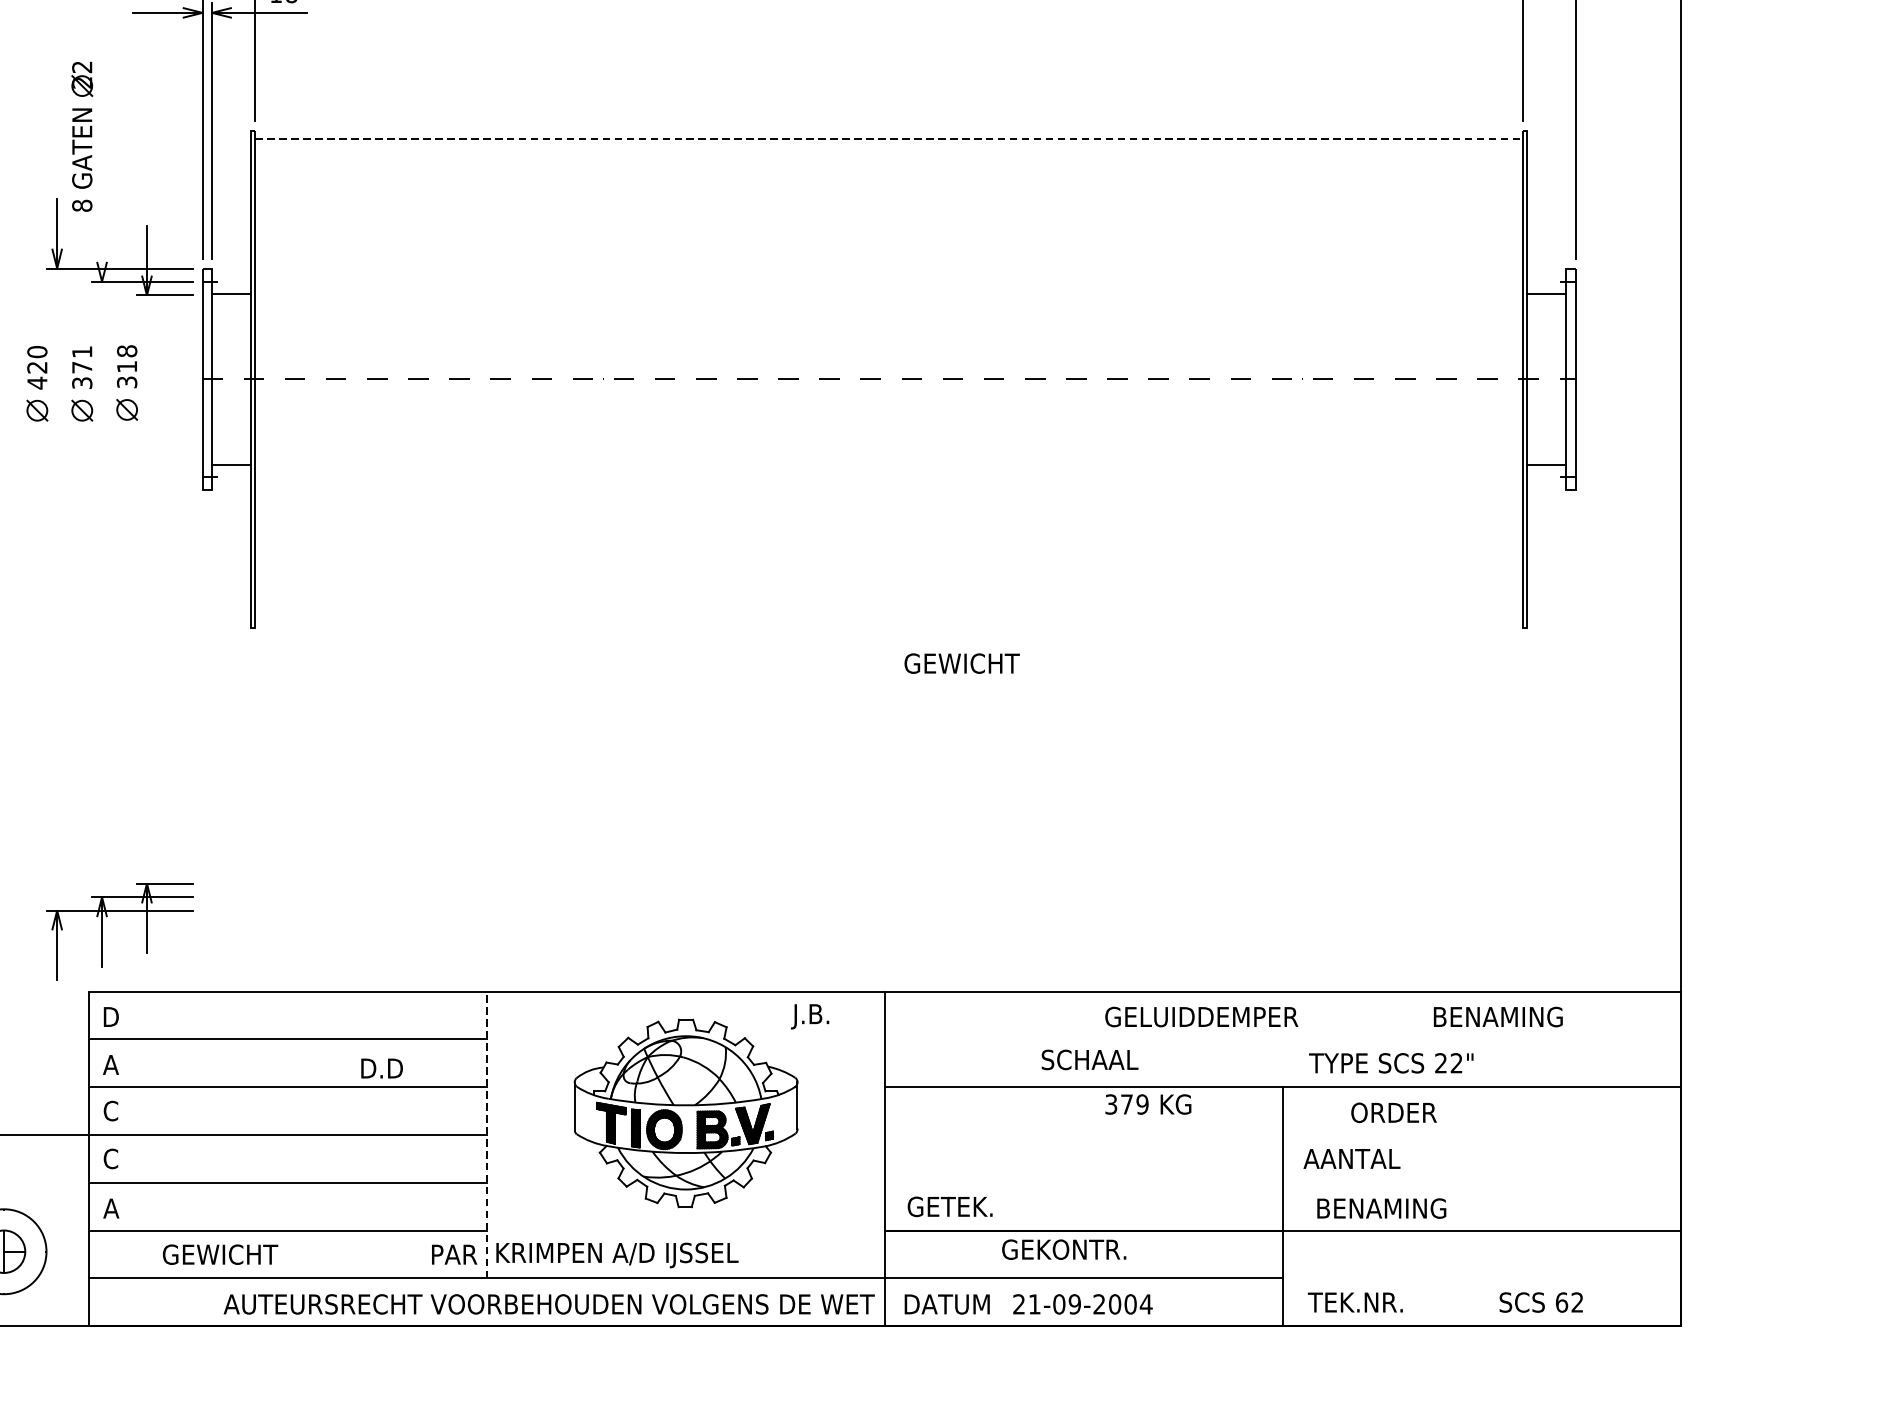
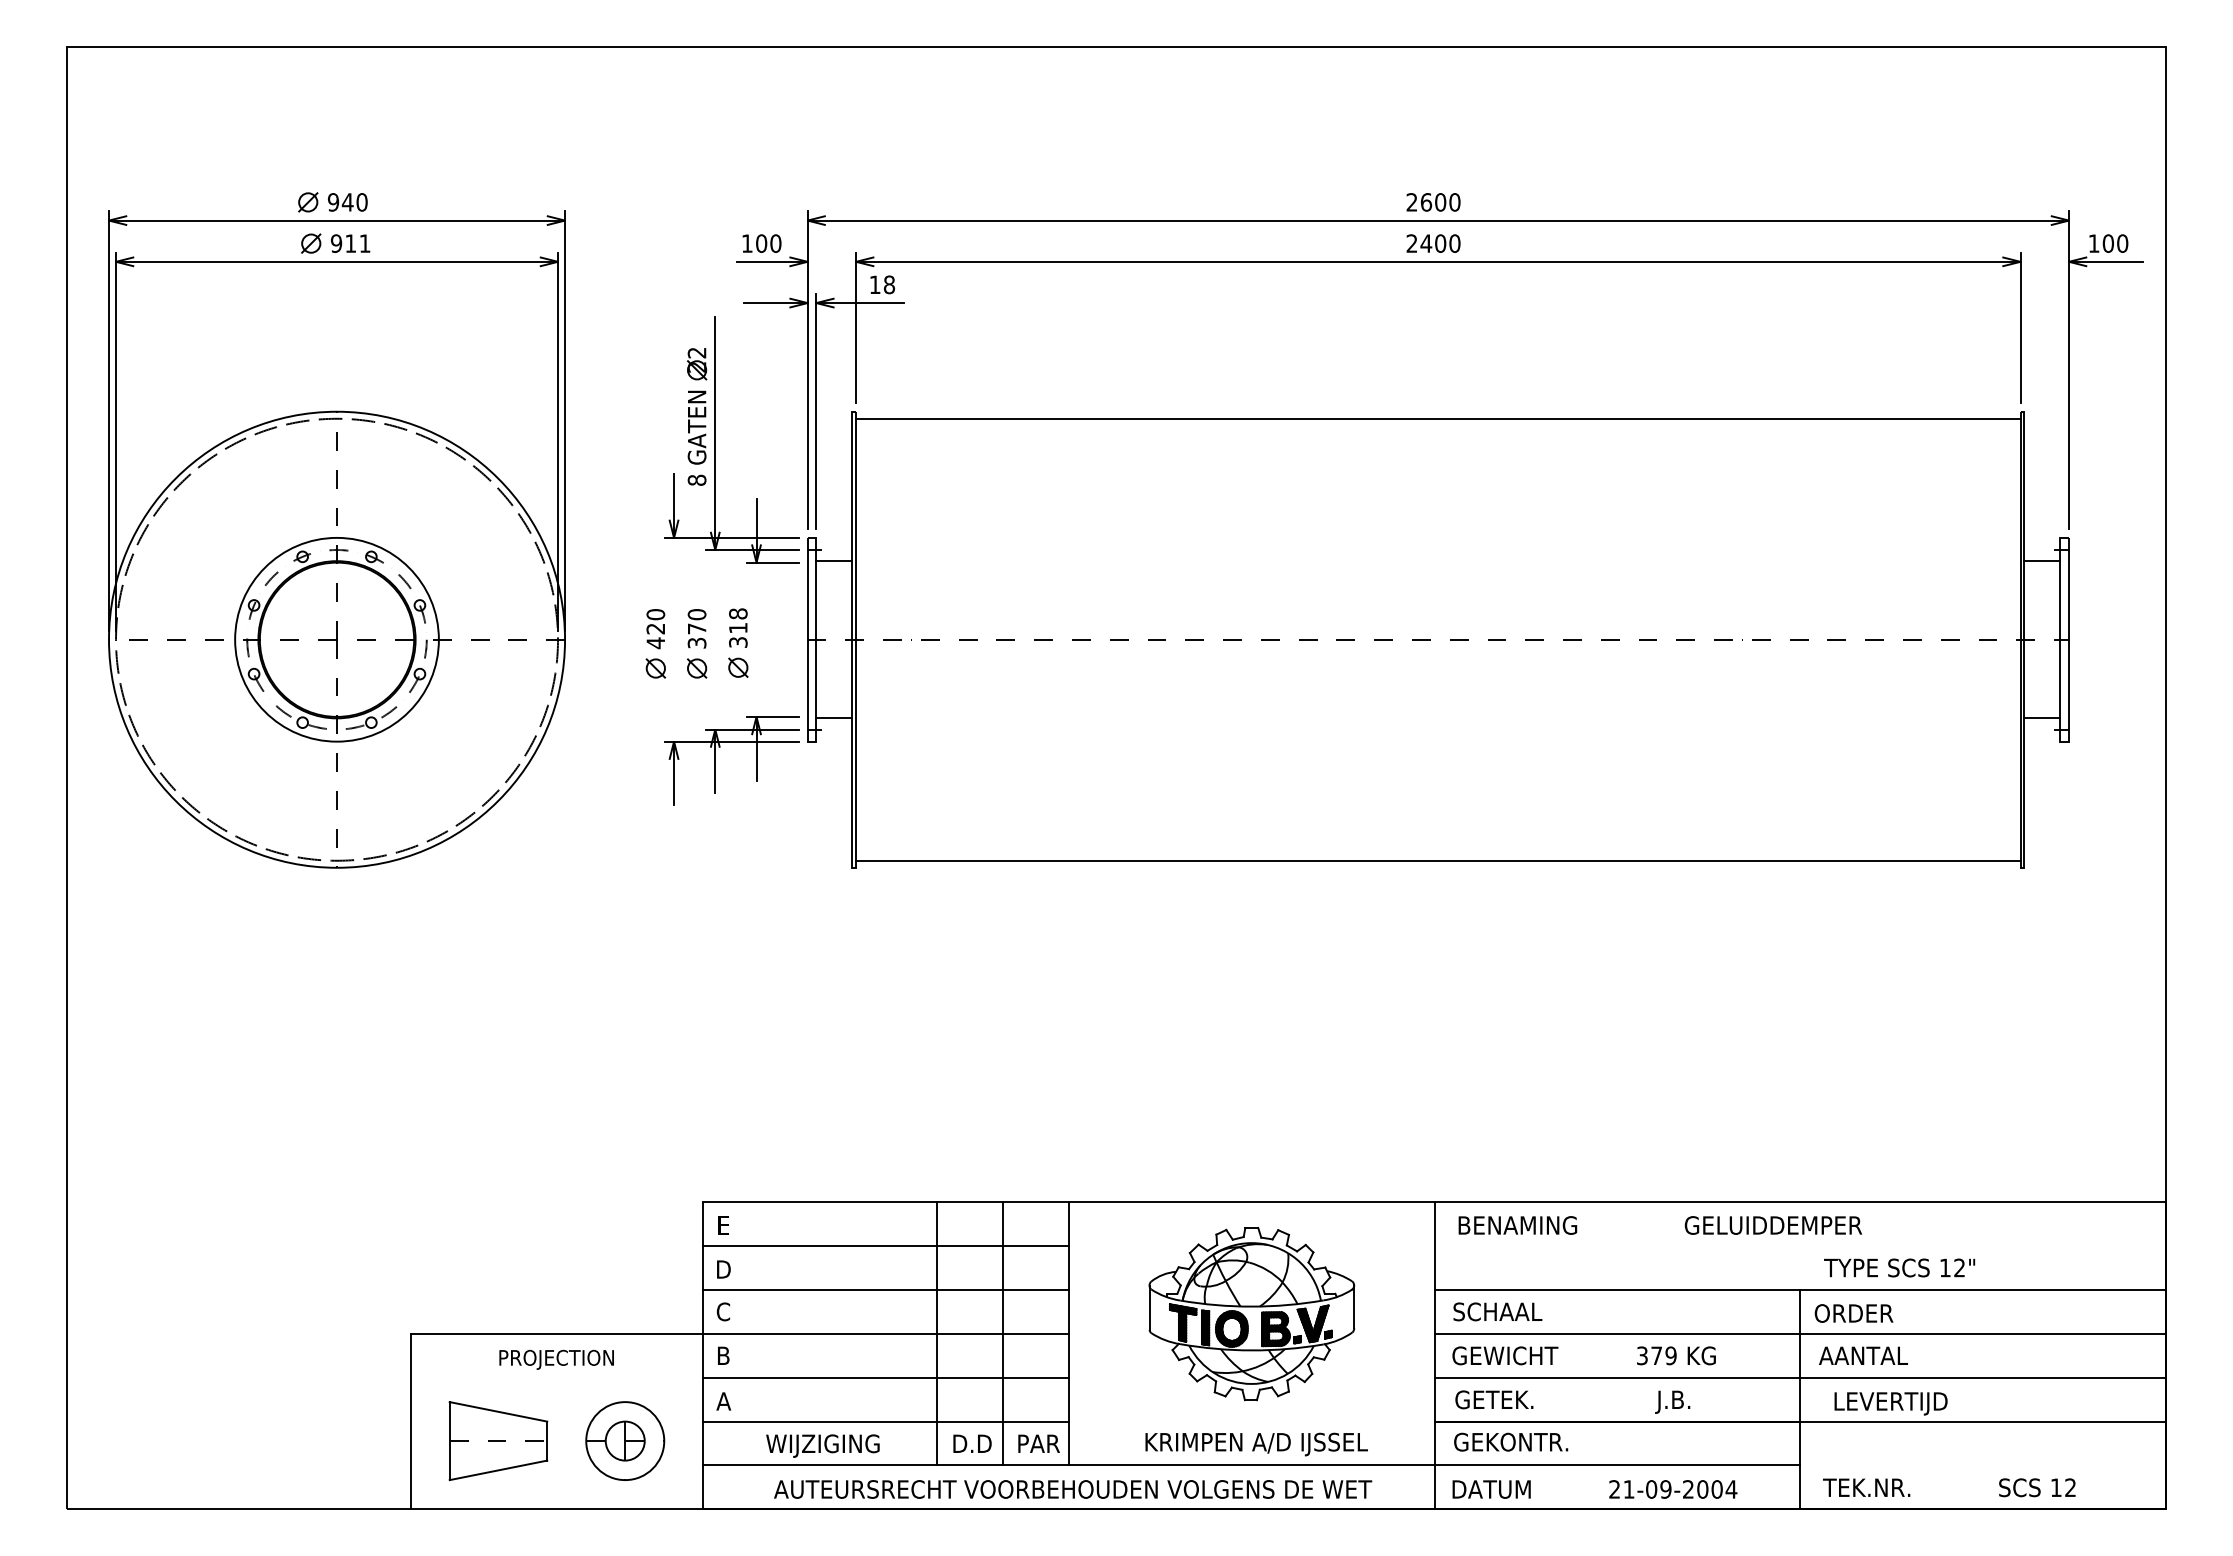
line: (889, 138) -> (1438, 418), dashed -> solid
line: (102, 154) -> (715, 433), added
text: (81, 351) -> (696, 614), 371 -> 370
line: (889, 619) -> (1438, 860), added
text: (962, 663) -> (1505, 1355), moved
part: (102, 931) -> (715, 760), moved
text: (809, 1015) -> (1672, 1401), moved
text: (111, 1017) -> (723, 1225), D -> E
text: (1201, 1017) -> (1773, 1225), moved
text: (1497, 1017) -> (1517, 1225), moved
text: (1089, 1059) -> (1497, 1311), moved
text: (1440, 1062) -> (1944, 1267), 22" -> 12"
text: (111, 1064) -> (723, 1269), A -> D
text: (382, 1068) -> (972, 1443), moved
text: (1148, 1104) -> (1676, 1355), moved
text: (1393, 1112) -> (1853, 1313), moved
line: (343, 1134) -> (937, 1333), added
line: (415, 1134) -> (1003, 1333), added
line: (486, 1134) -> (1068, 1333), dashed -> solid
line: (1283, 1134) -> (1800, 1333), added
text: (111, 1158) -> (723, 1355), C -> B
line: (1283, 1182) -> (1800, 1377), added
text: (1381, 1210) -> (1890, 1403), BENAMING -> LEVERTIJD
text: (1064, 1248) -> (1511, 1441), moved
text: (617, 1255) -> (1256, 1444), moved
text: (218, 1256) -> (822, 1445), GEWICHT -> WIJZIGING
text: (1562, 1302) -> (2056, 1487), 62 -> 12
text: (549, 1304) -> (1073, 1489), moved
text: (1083, 1304) -> (1673, 1489), moved

